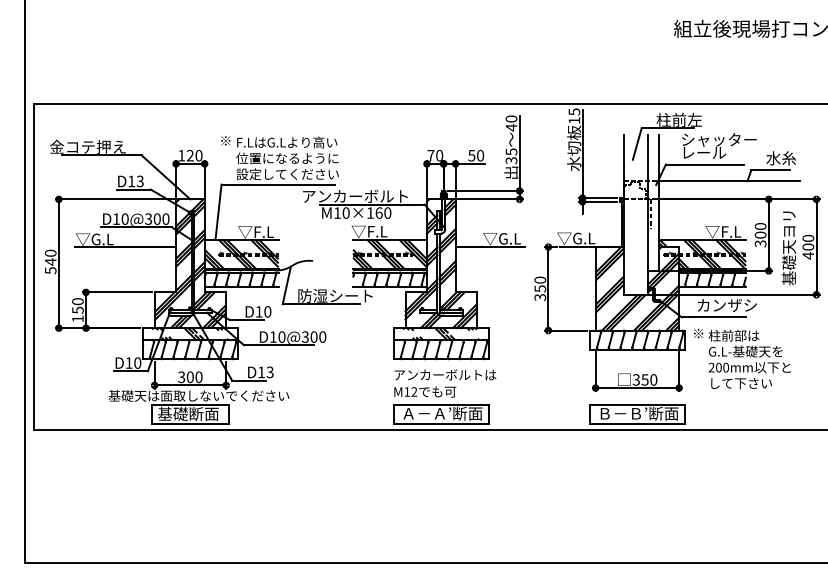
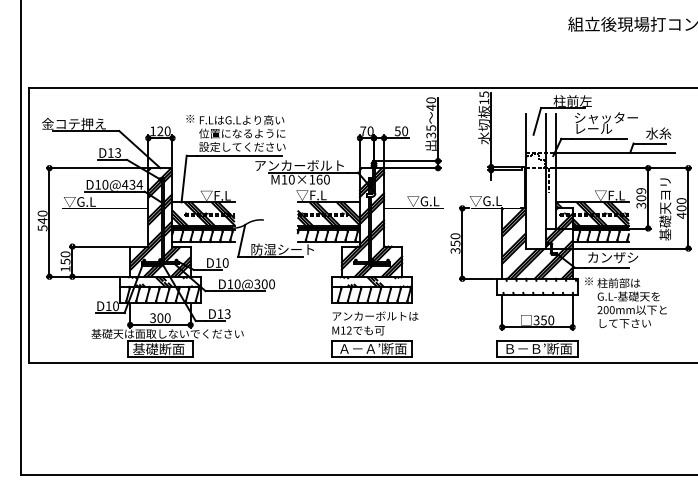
text: (156, 218) -> (131, 184), D10@300 -> D10@434
text: (760, 225) -> (641, 190), 300 -> 309
hatch: (636, 339) -> (536, 286), removed

